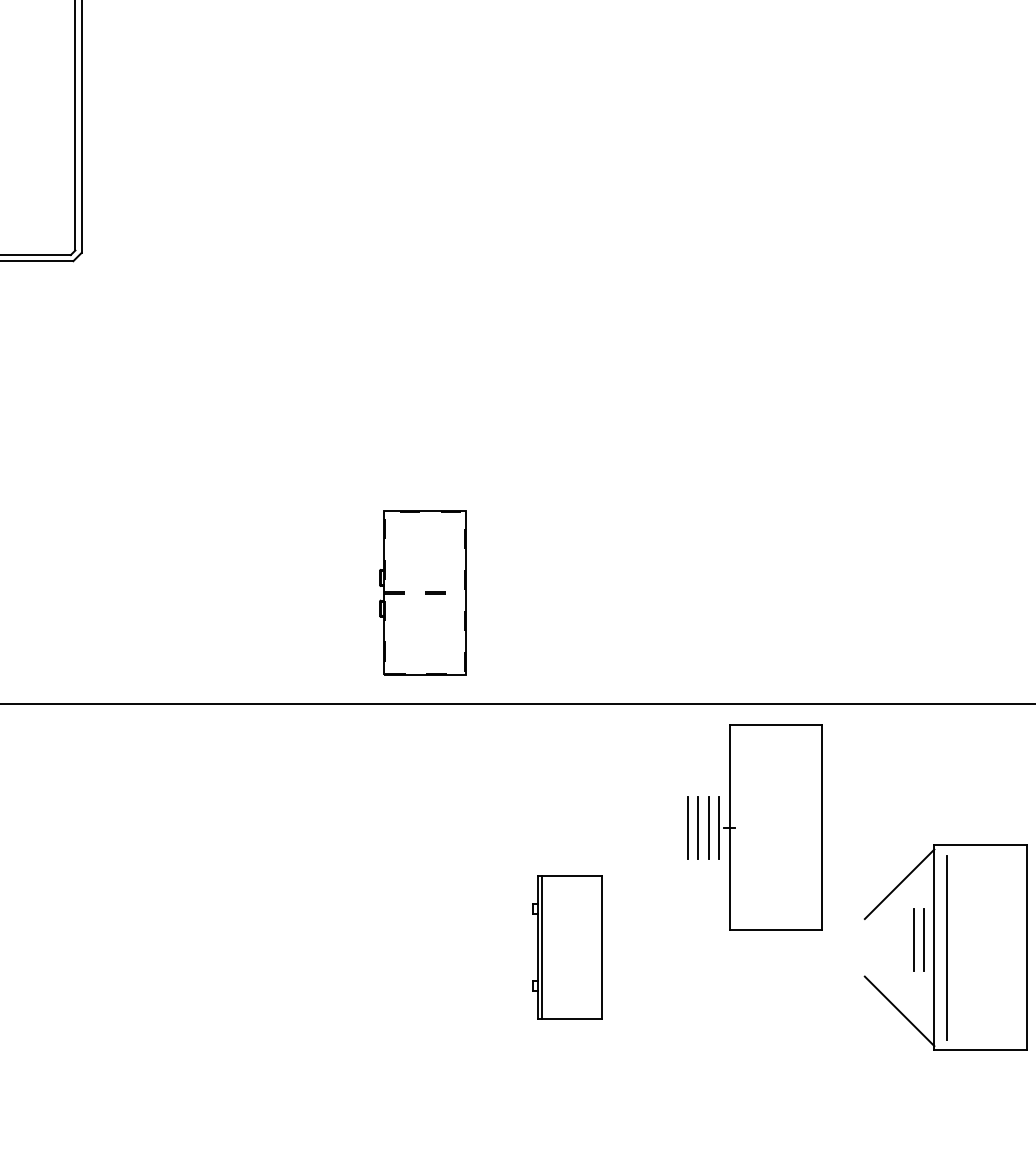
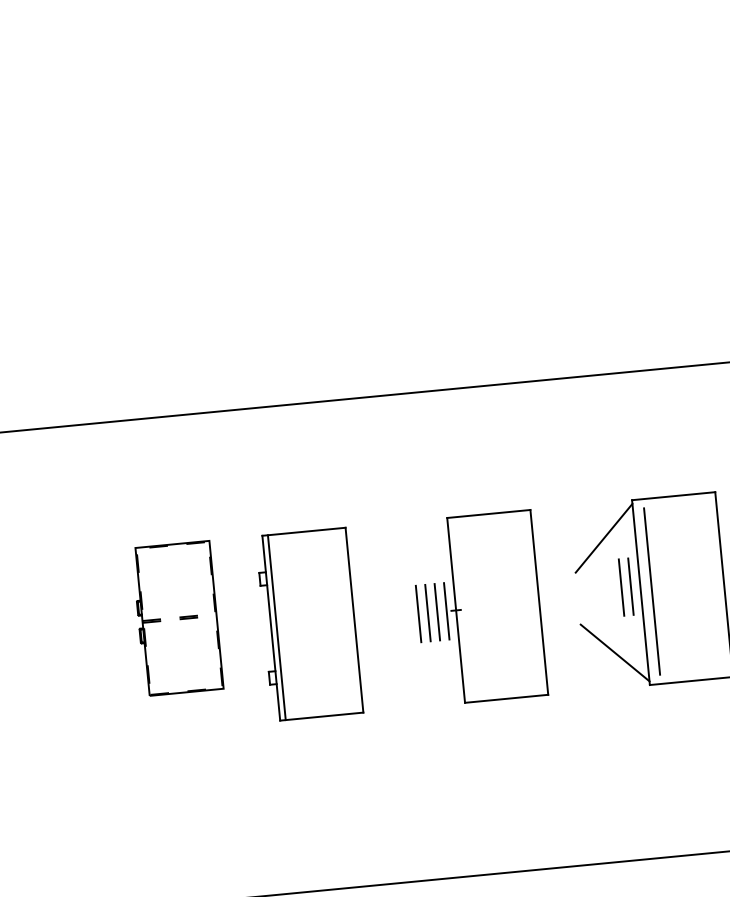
part: (422, 592) -> (177, 617), moved
part: (754, 827) -> (478, 607), moved
part: (567, 947) -> (309, 624), size x1.43

